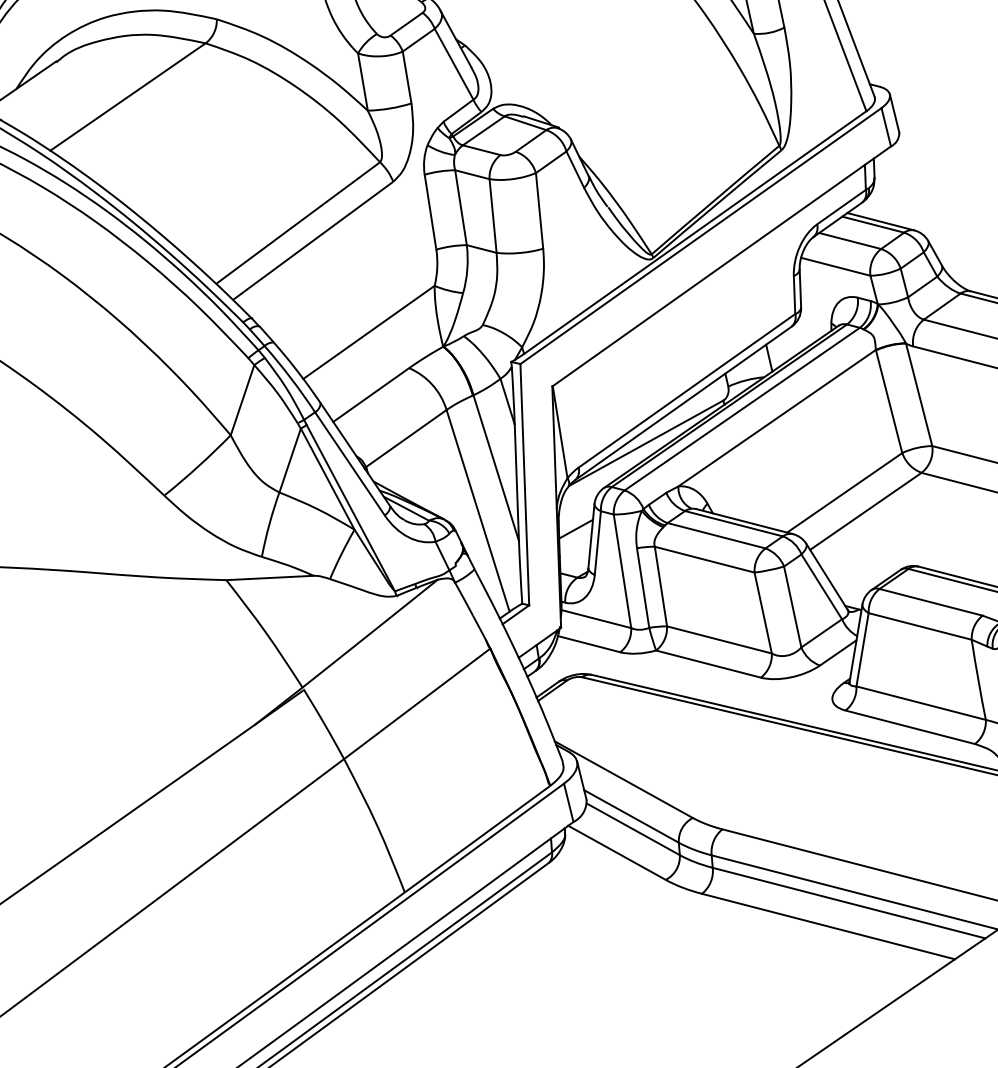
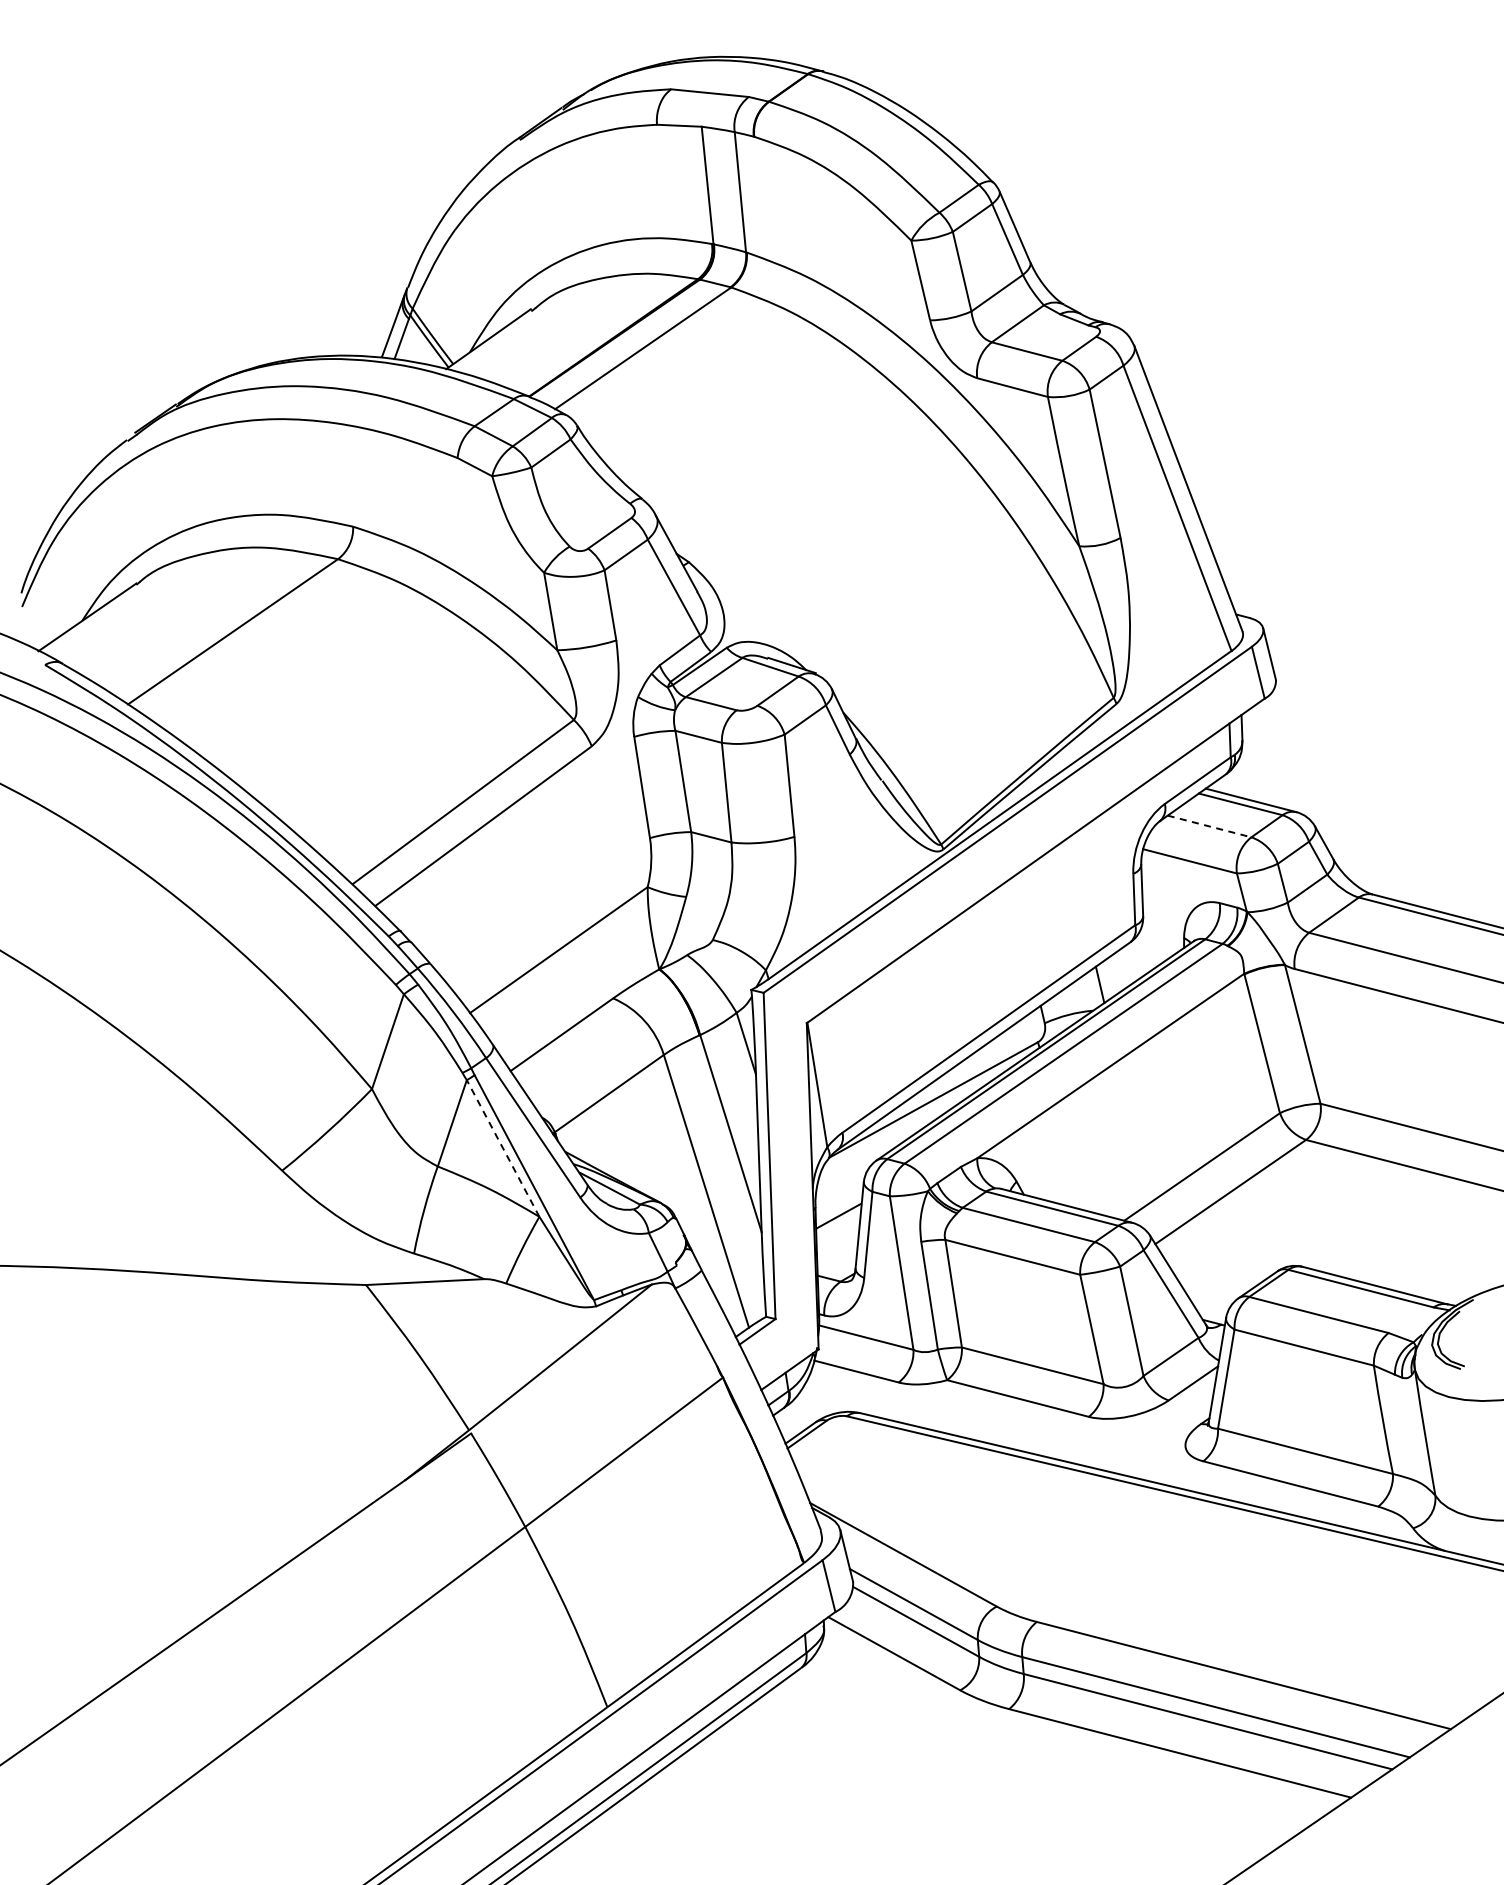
line: (850, 241) -> (1210, 826), solid -> dashed
line: (327, 479) -> (502, 1148), solid -> dashed

